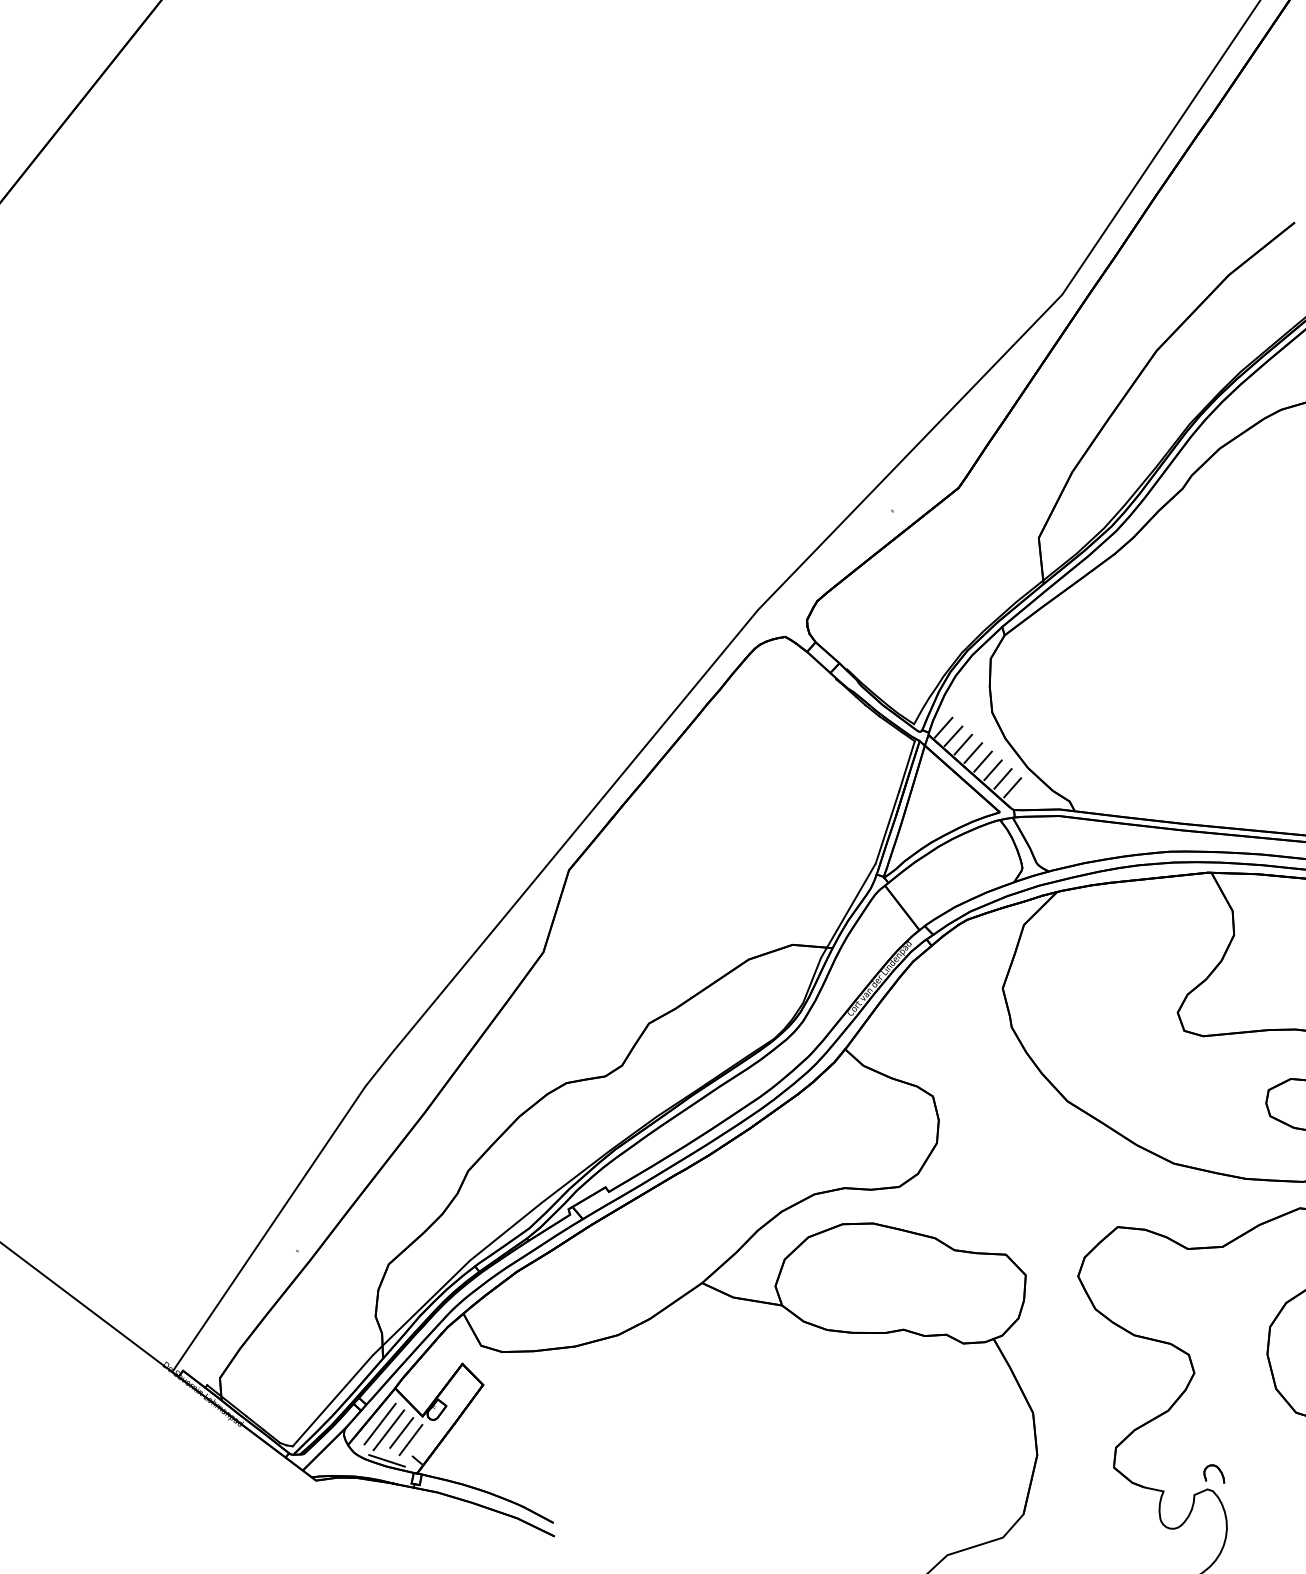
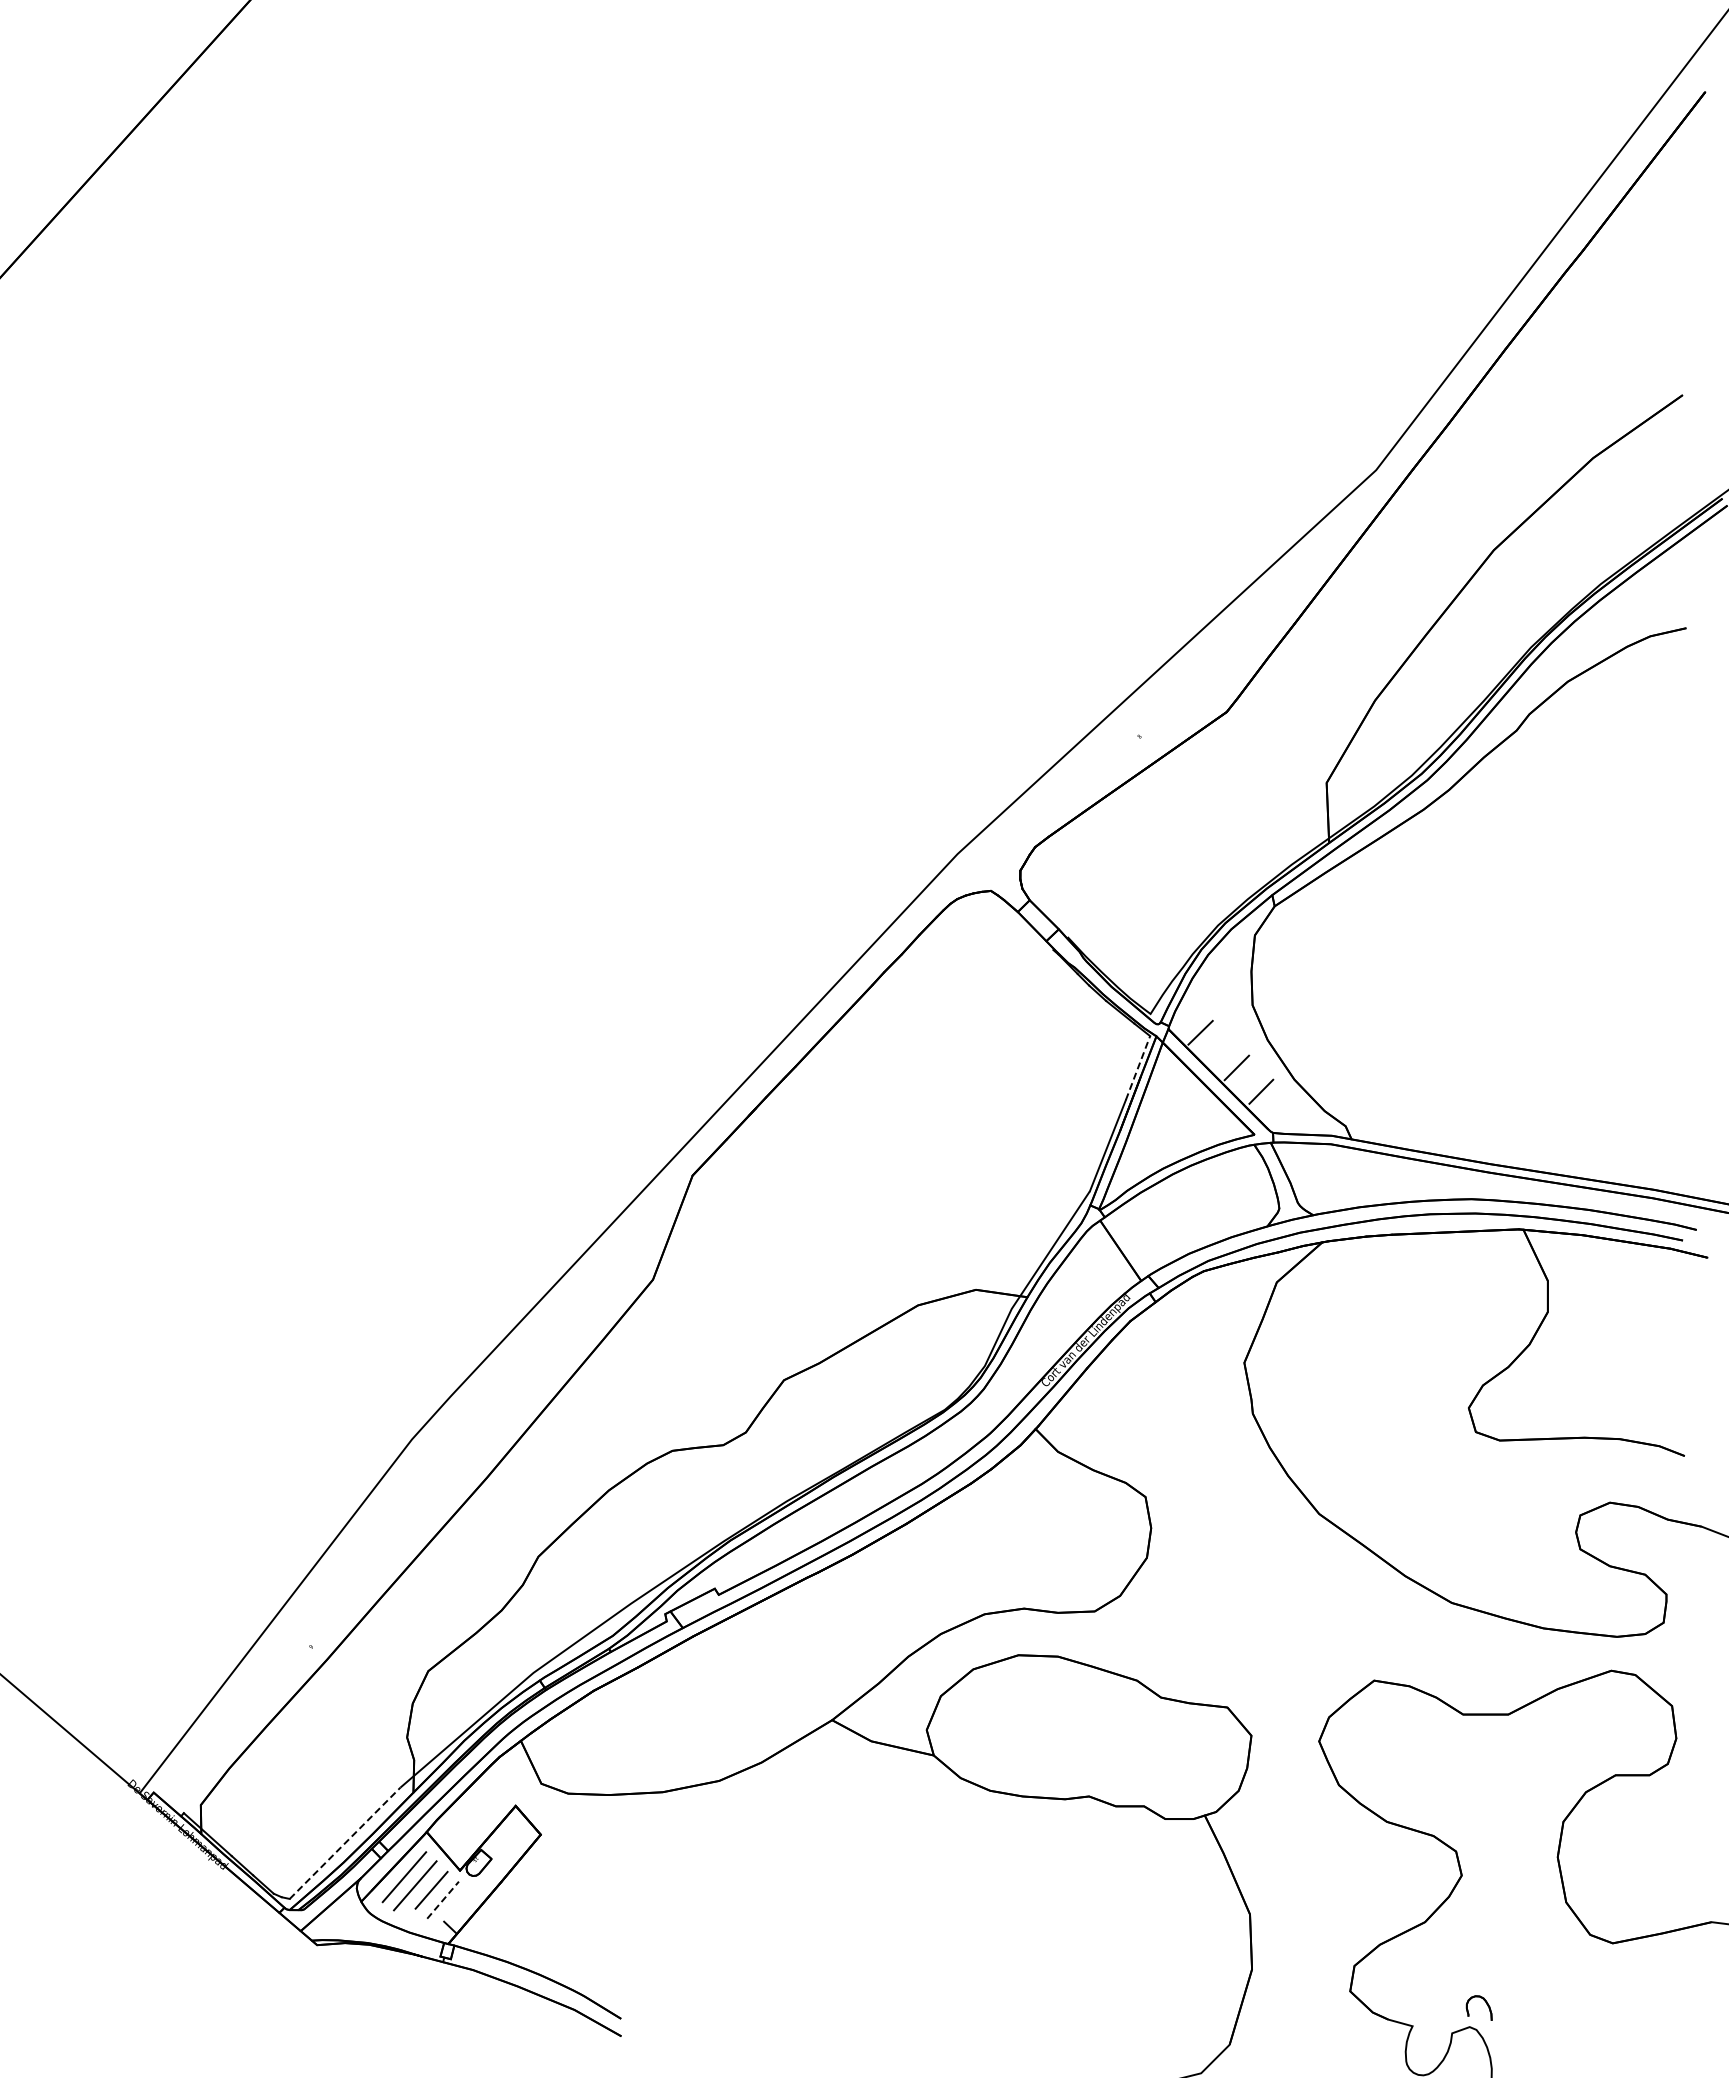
line: (943, 727) -> (1188, 1020), removed
line: (963, 744) -> (1212, 1044), removed
line: (973, 753) -> (1224, 1056), removed
line: (907, 765) -> (1138, 1067), solid -> dashed
line: (993, 769) -> (1249, 1079), removed
line: (1012, 787) -> (1272, 1103), removed
line: (333, 1400) -> (345, 1842), solid -> dashed
line: (411, 1439) -> (443, 1899), solid -> dashed
line: (387, 1461) -> (410, 1925), removed

